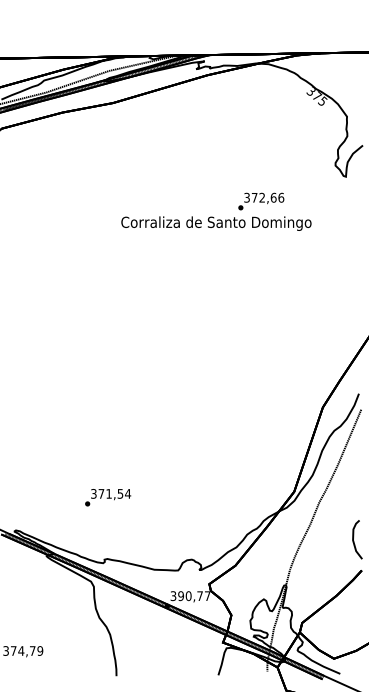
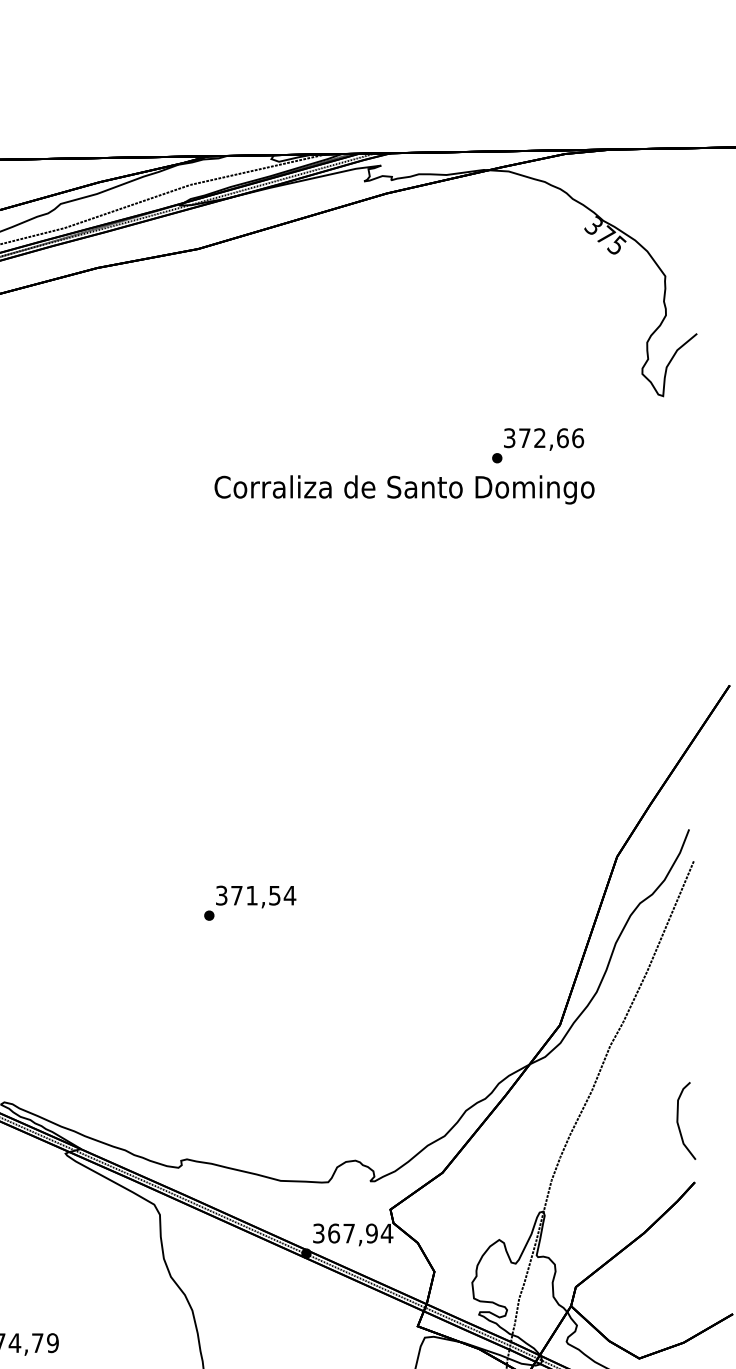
text: (261, 201) -> (538, 445), moved
text: (108, 497) -> (250, 902), moved
text: (194, 596) -> (360, 1234), 390,77 -> 367,94

